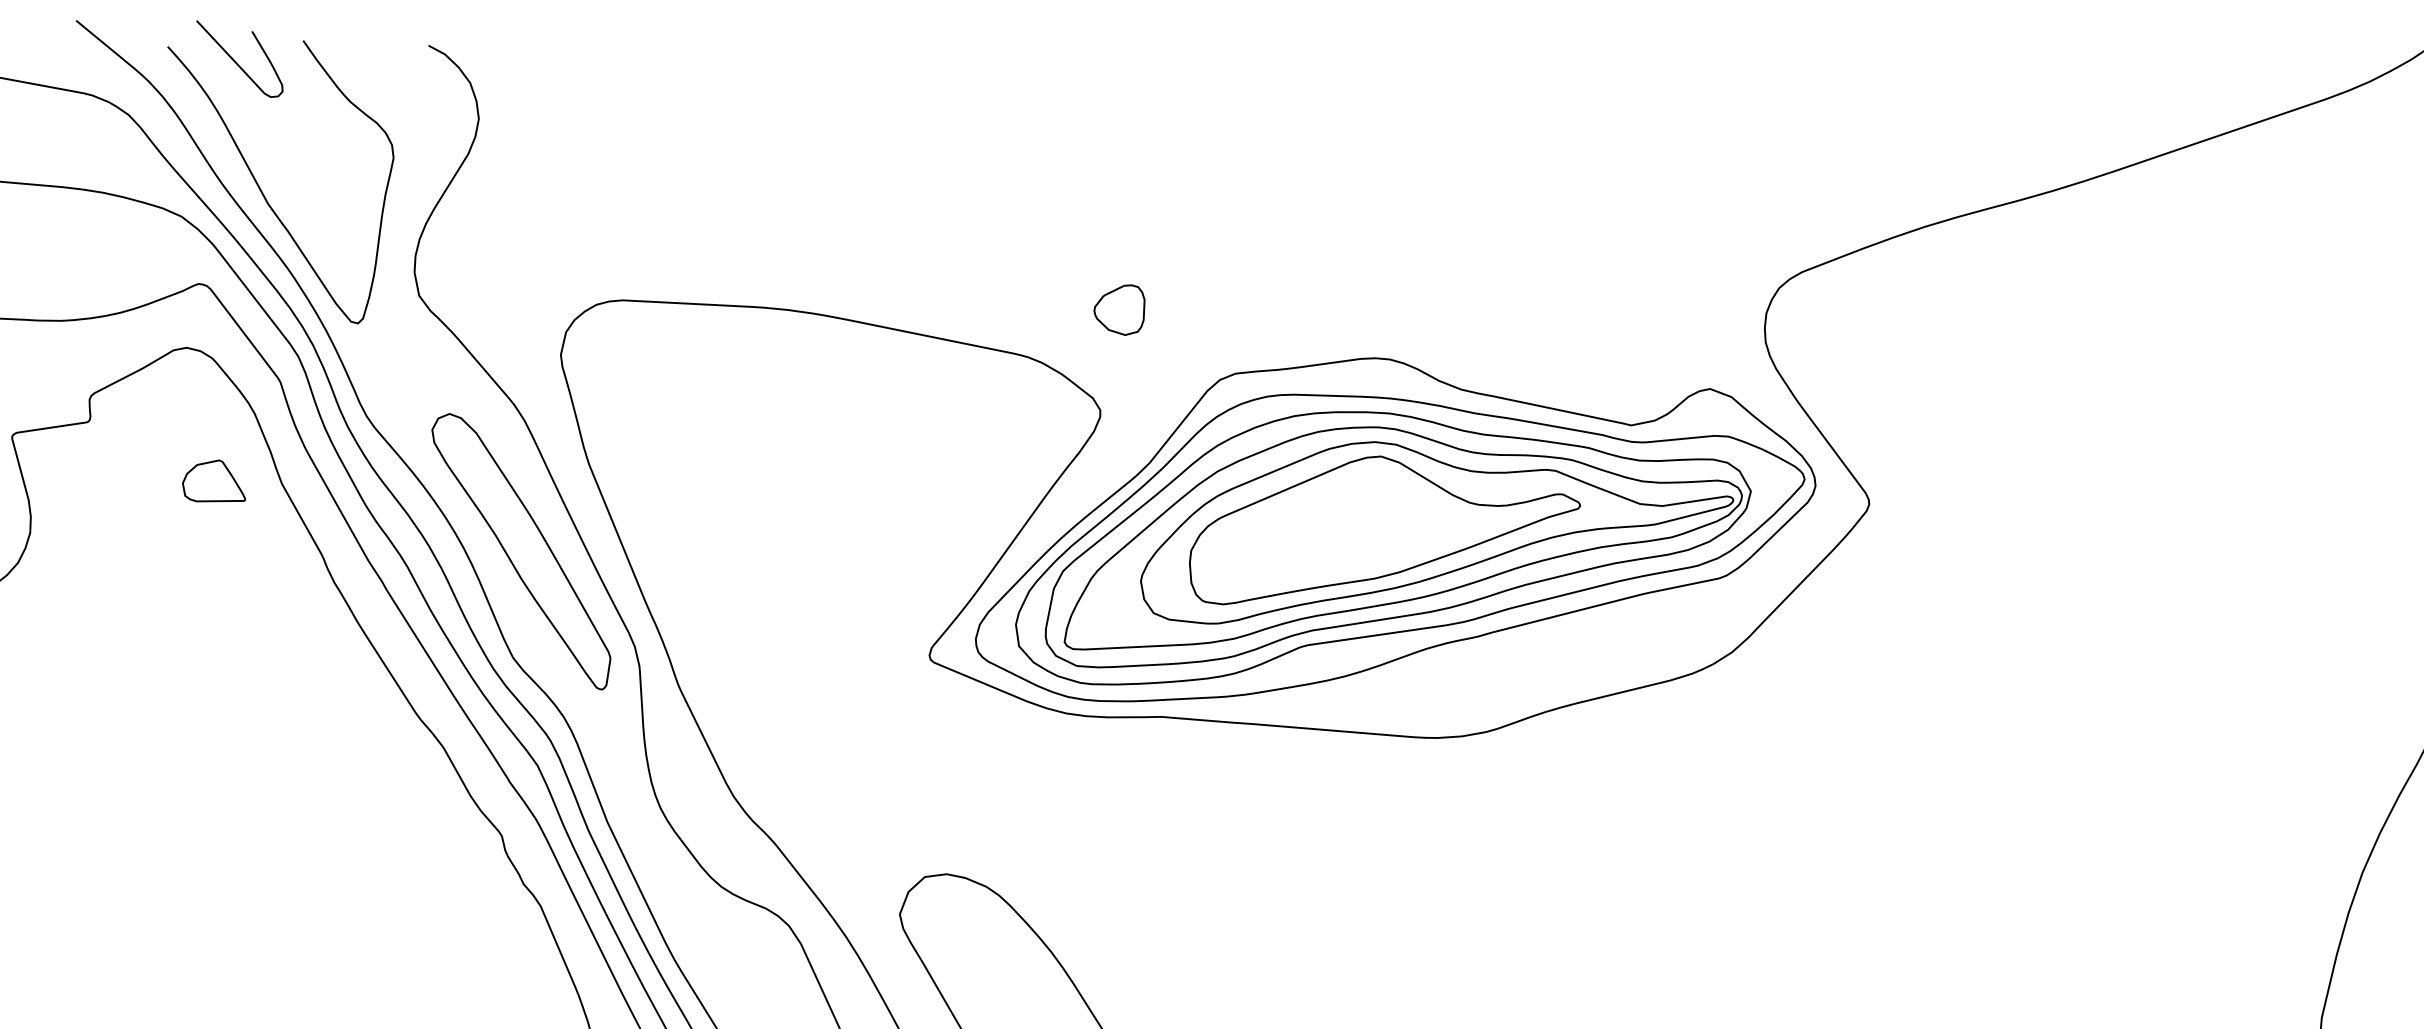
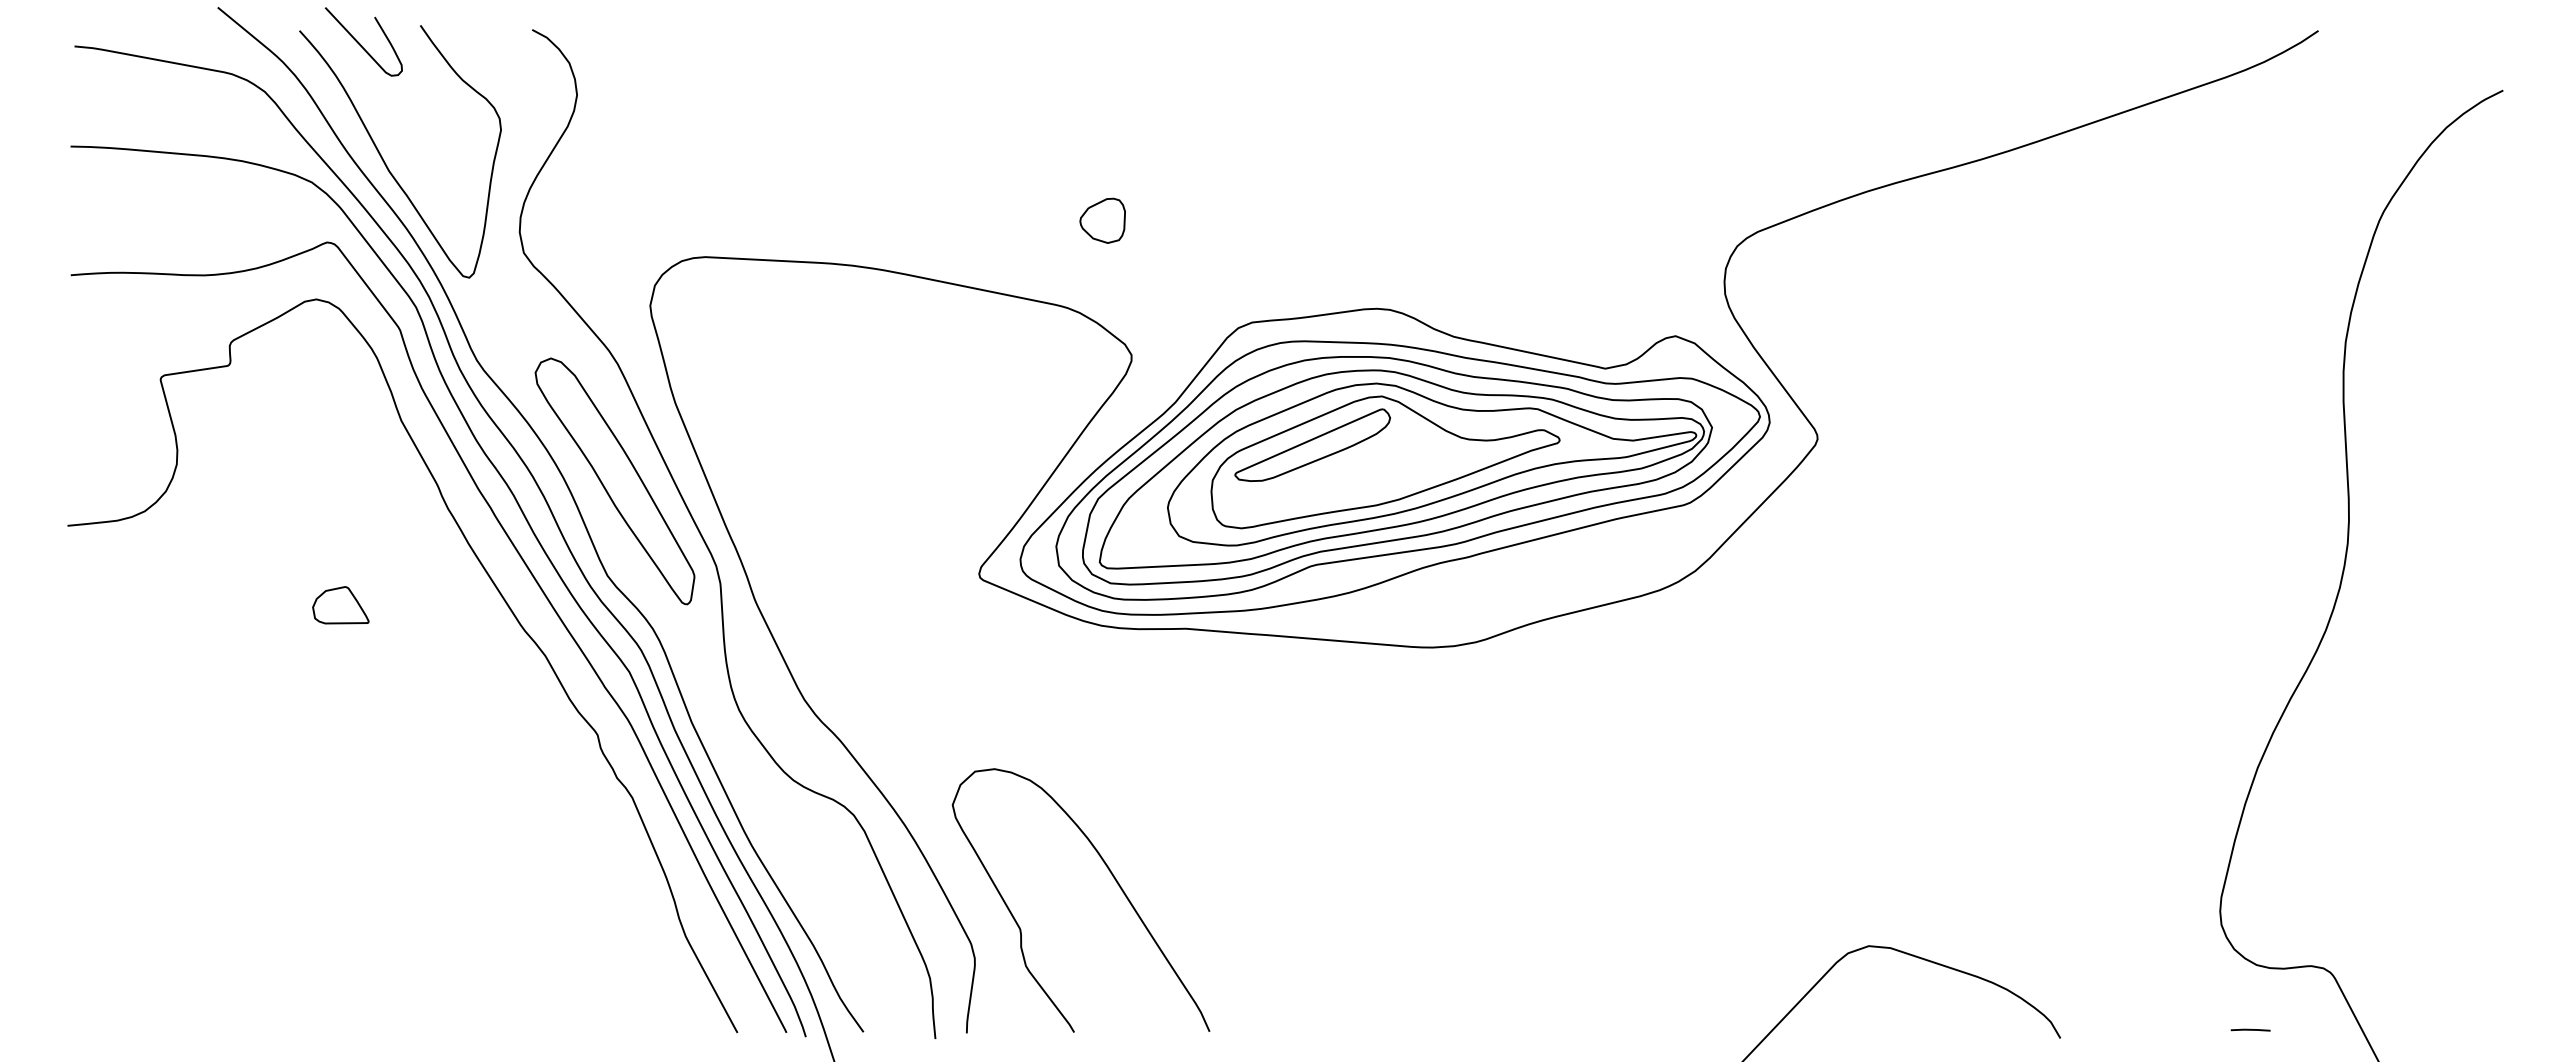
part: (1119, 309) -> (1102, 220), moved
part: (213, 481) -> (340, 605), moved
part: (1303, 510) -> (1312, 444), added

